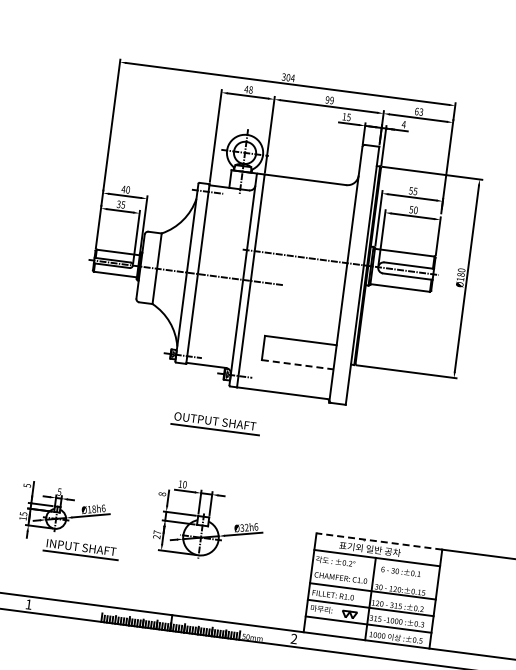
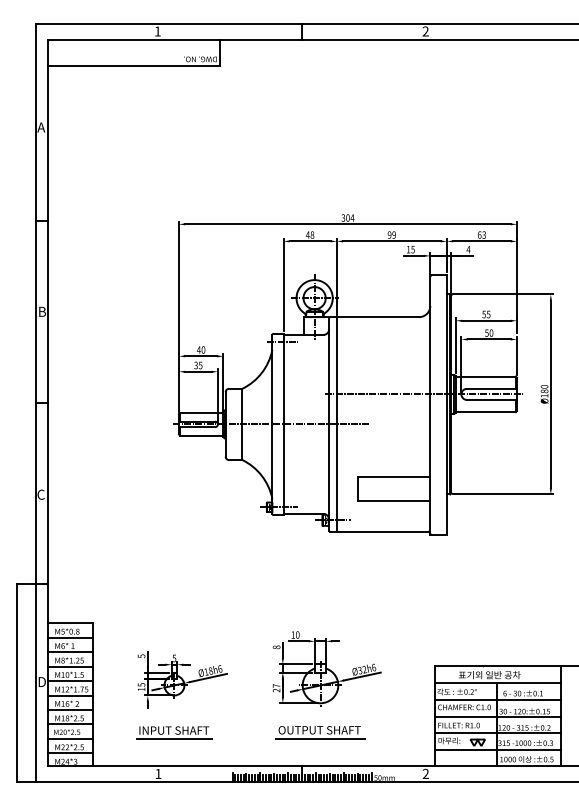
line: (298, 364) -> (394, 501), dashed -> solid
part: (215, 423) -> (320, 732), moved
line: (378, 541) -> (497, 666), dashed -> solid
part: (81, 549) -> (174, 732), moved
line: (374, 574) -> (497, 699), added

